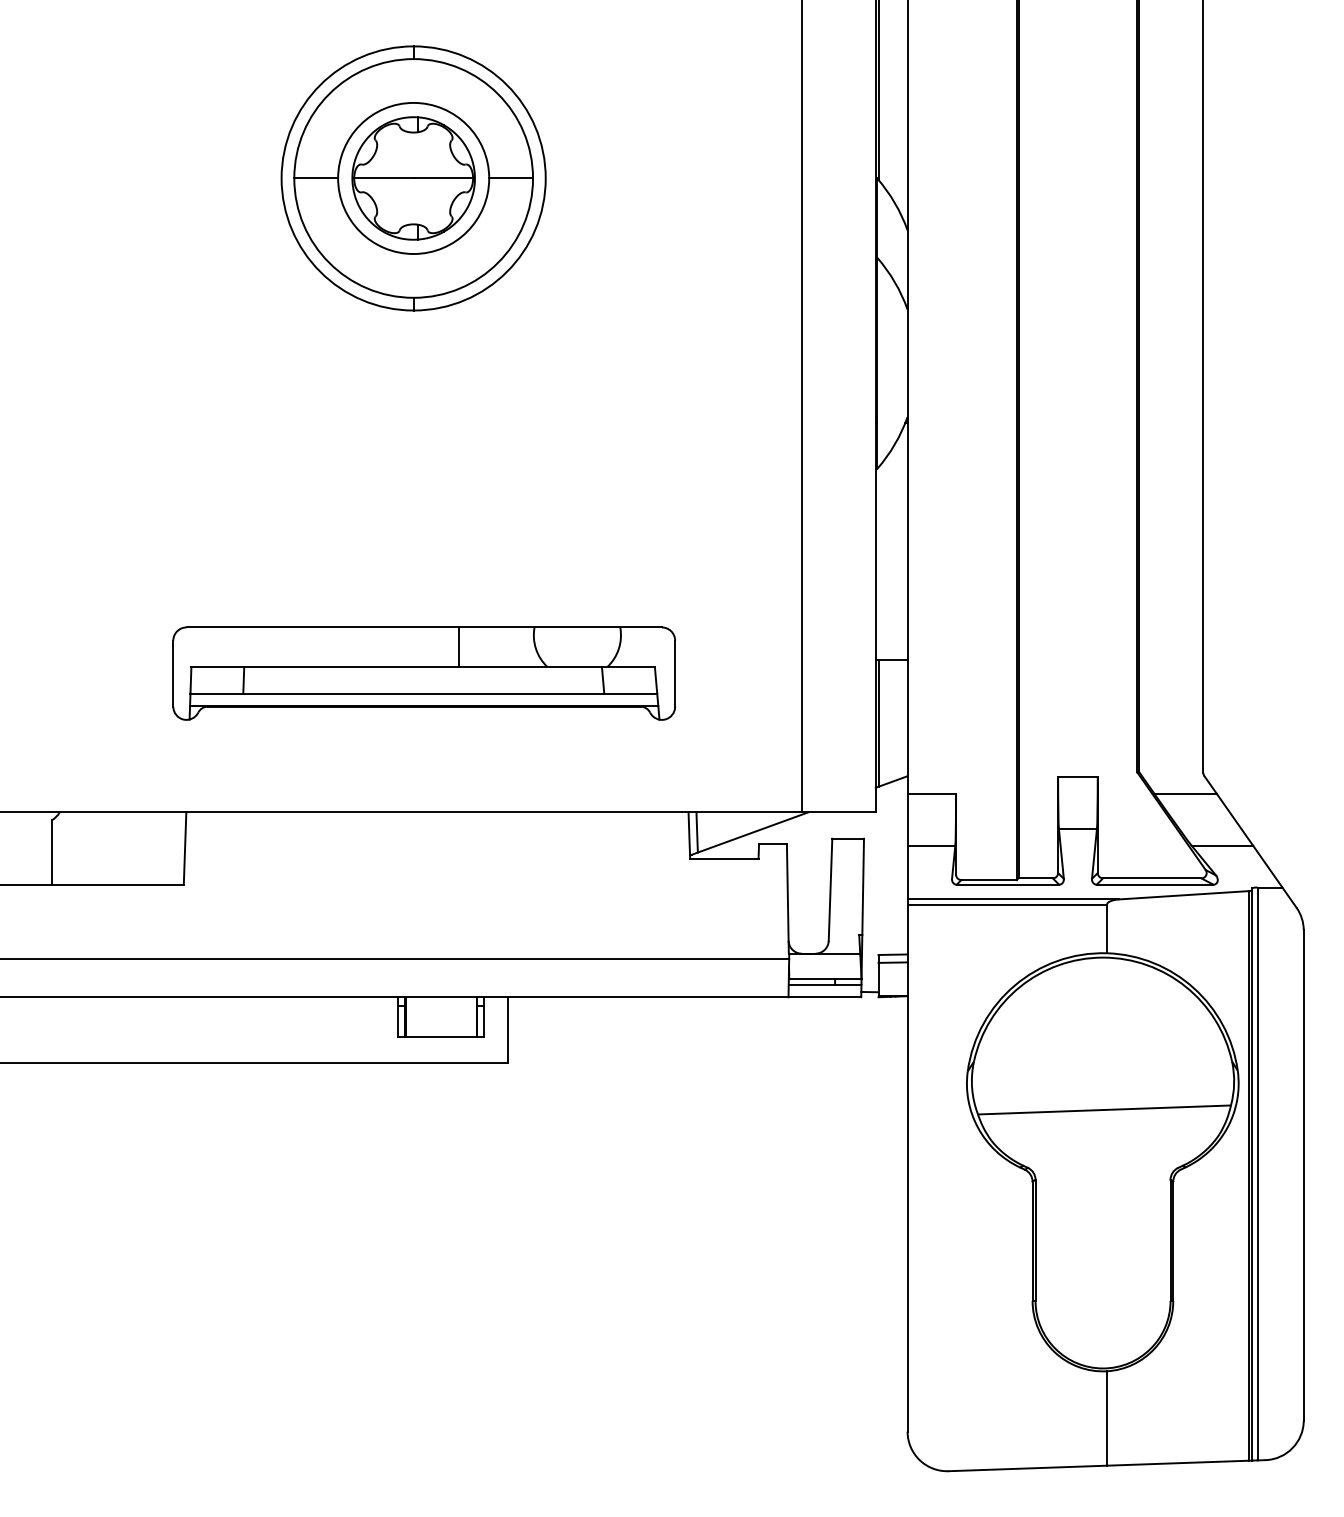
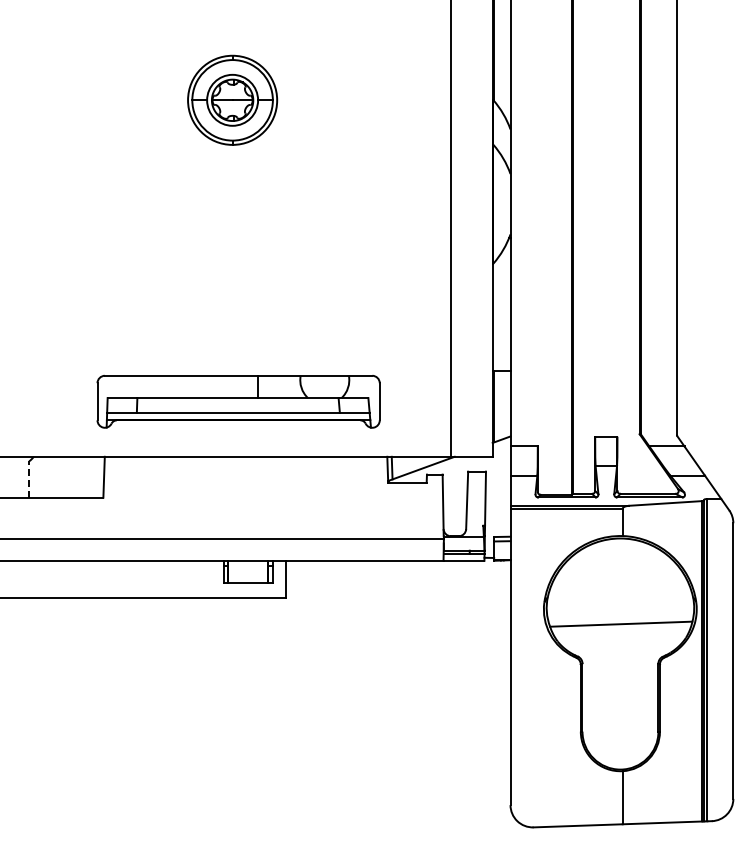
part: (413, 178) -> (232, 100), size x0.6
part: (423, 673) -> (238, 401), moved
line: (52, 852) -> (29, 479), solid -> dashed

